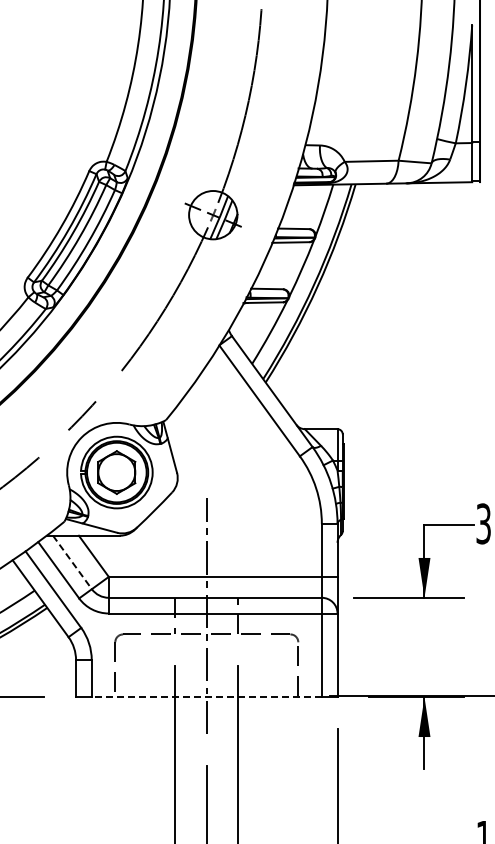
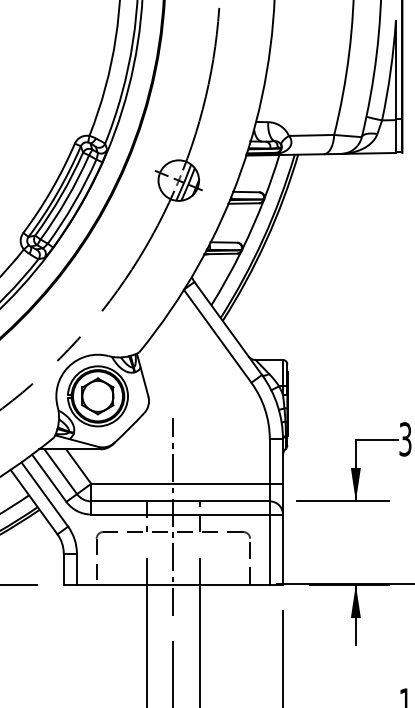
line: (72, 562) -> (60, 471), dashed -> solid
line: (206, 697) -> (173, 584), dashed -> solid

